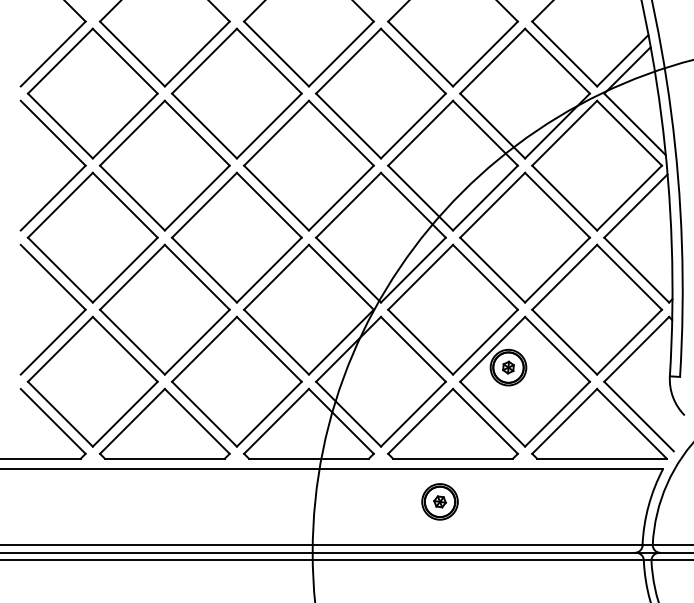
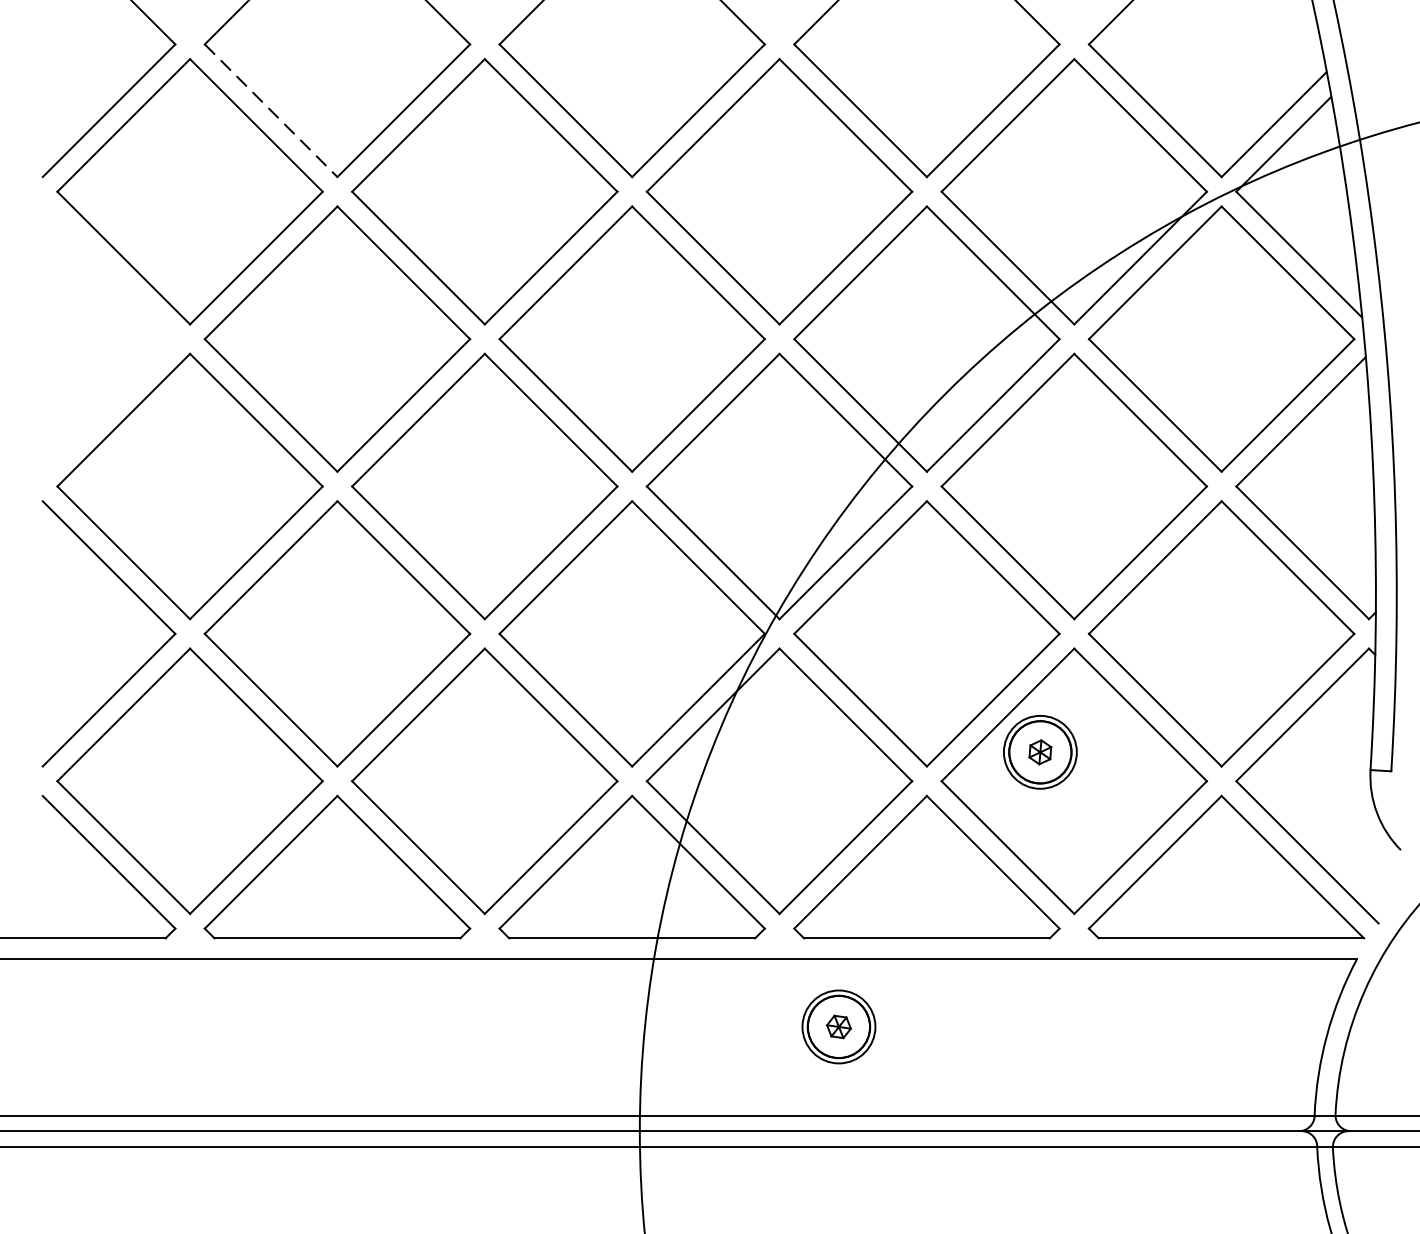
line: (132, 54) -> (271, 111), solid -> dashed
part: (68, 149) -> (140, 306), removed
part: (439, 501) -> (837, 1026), moved

